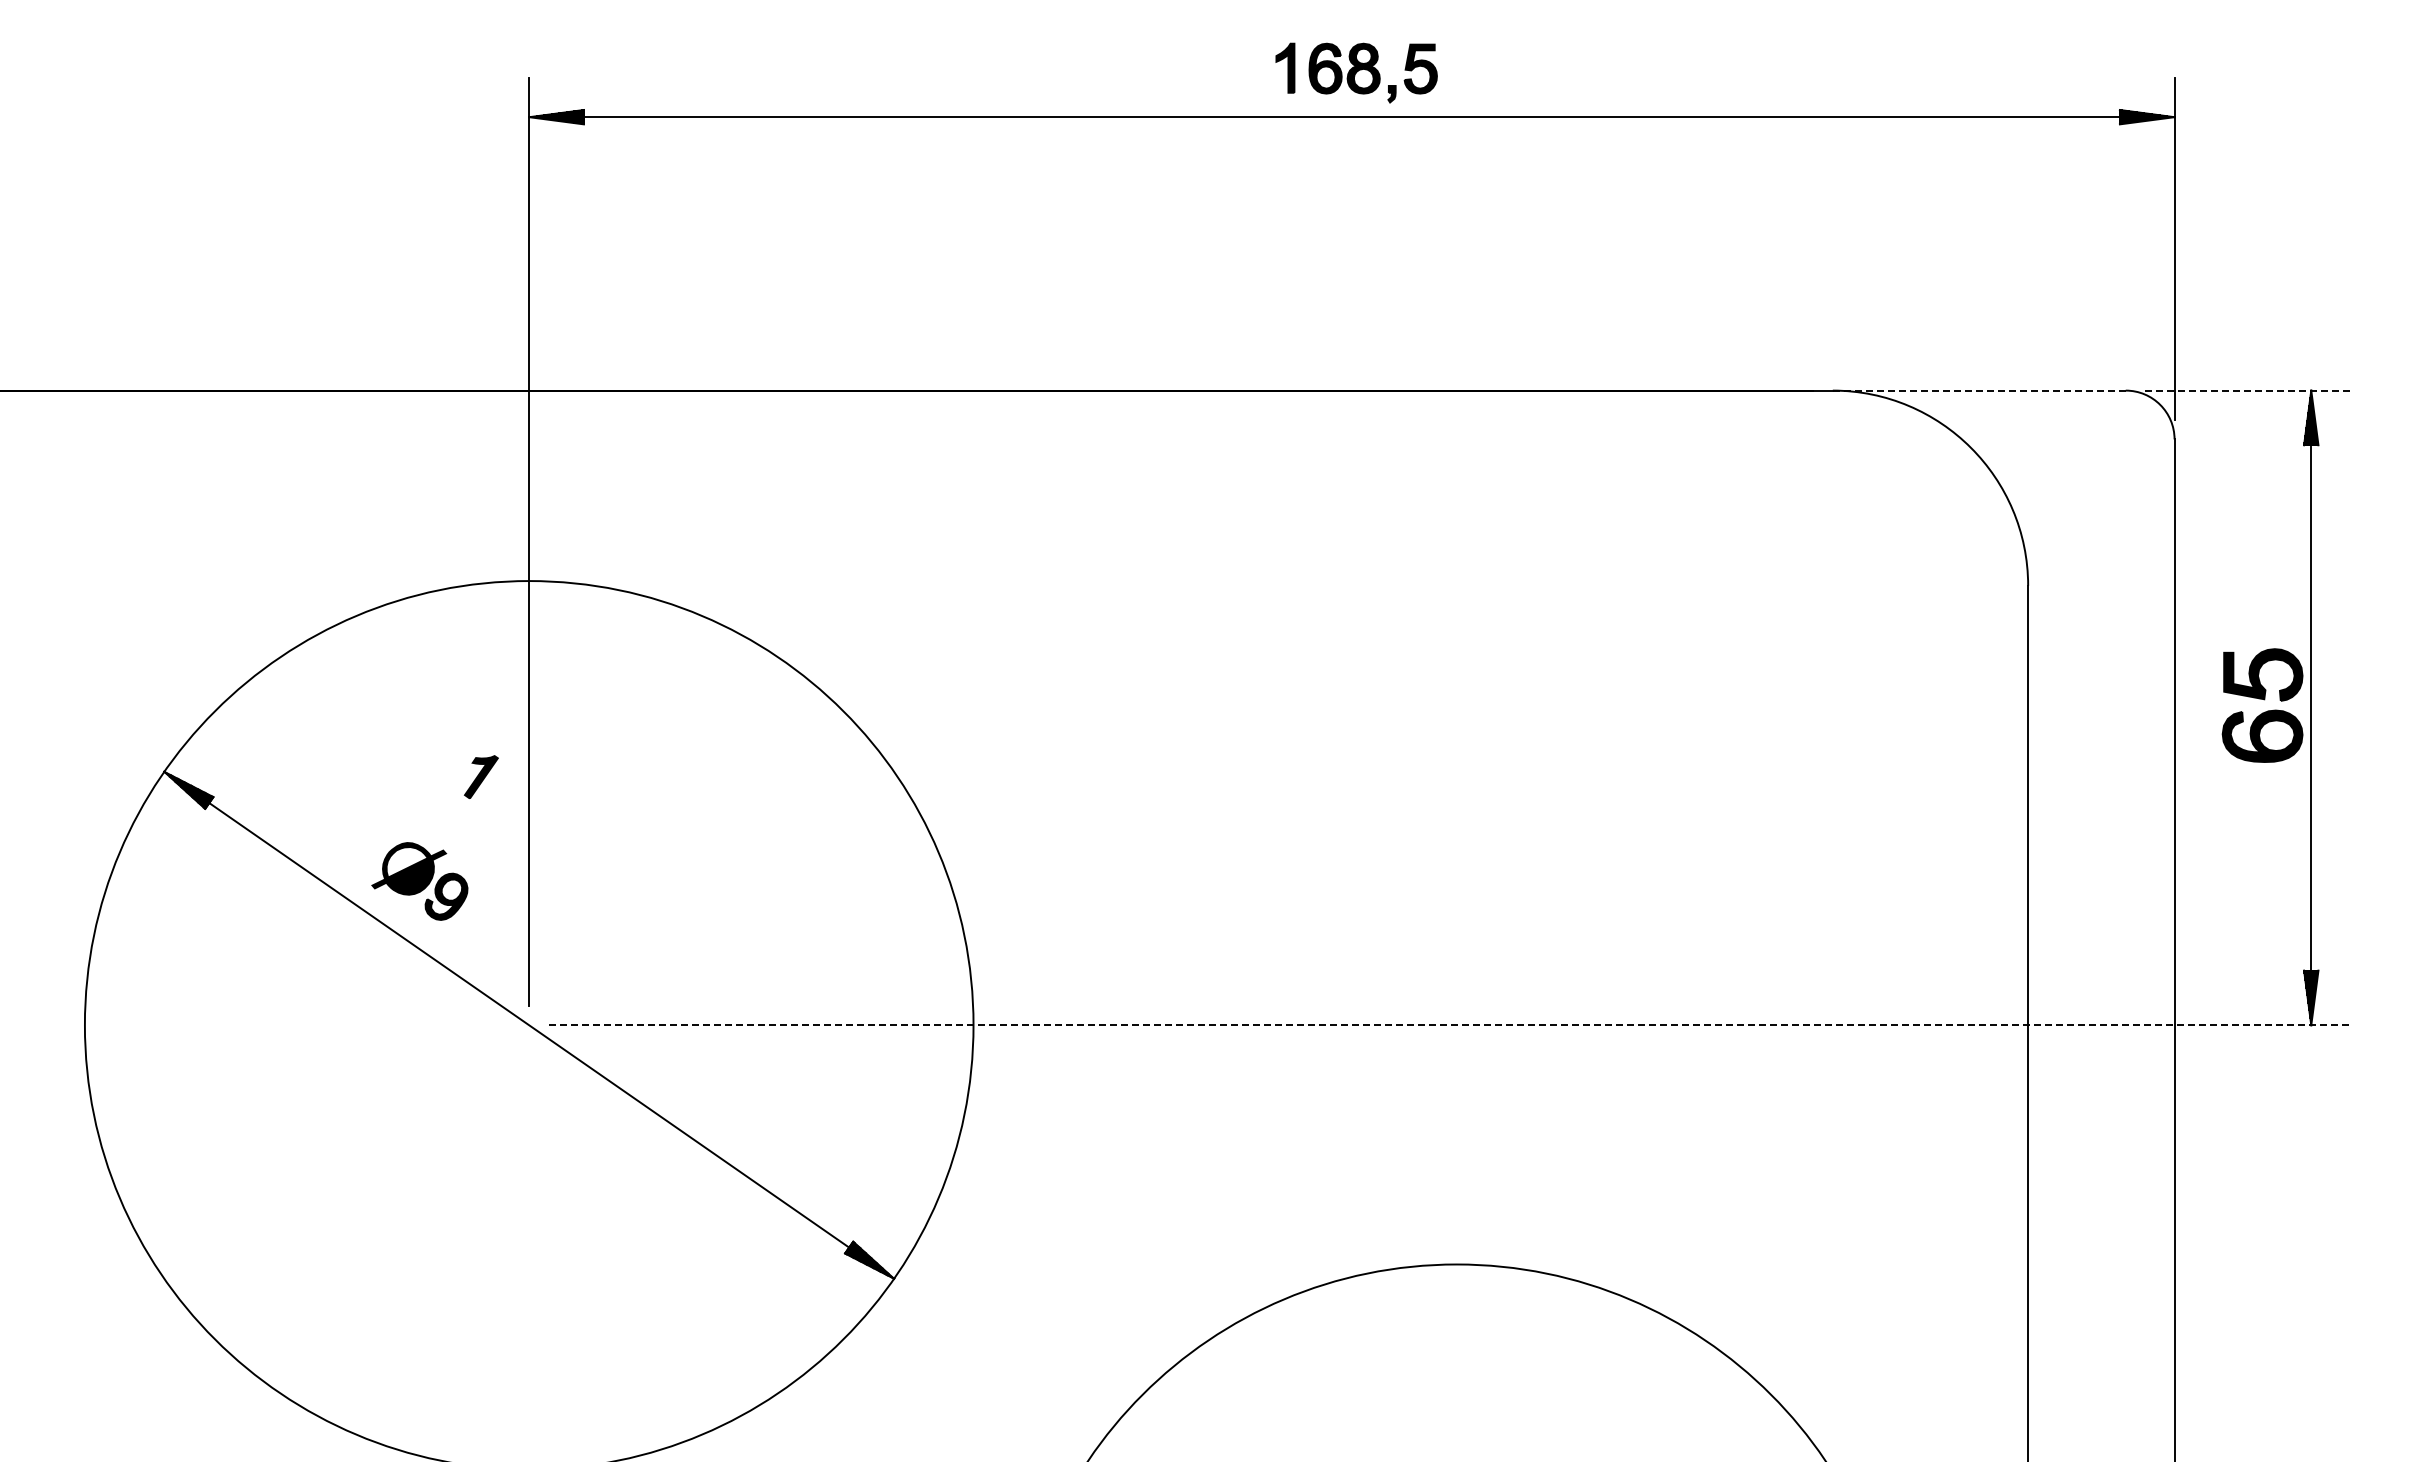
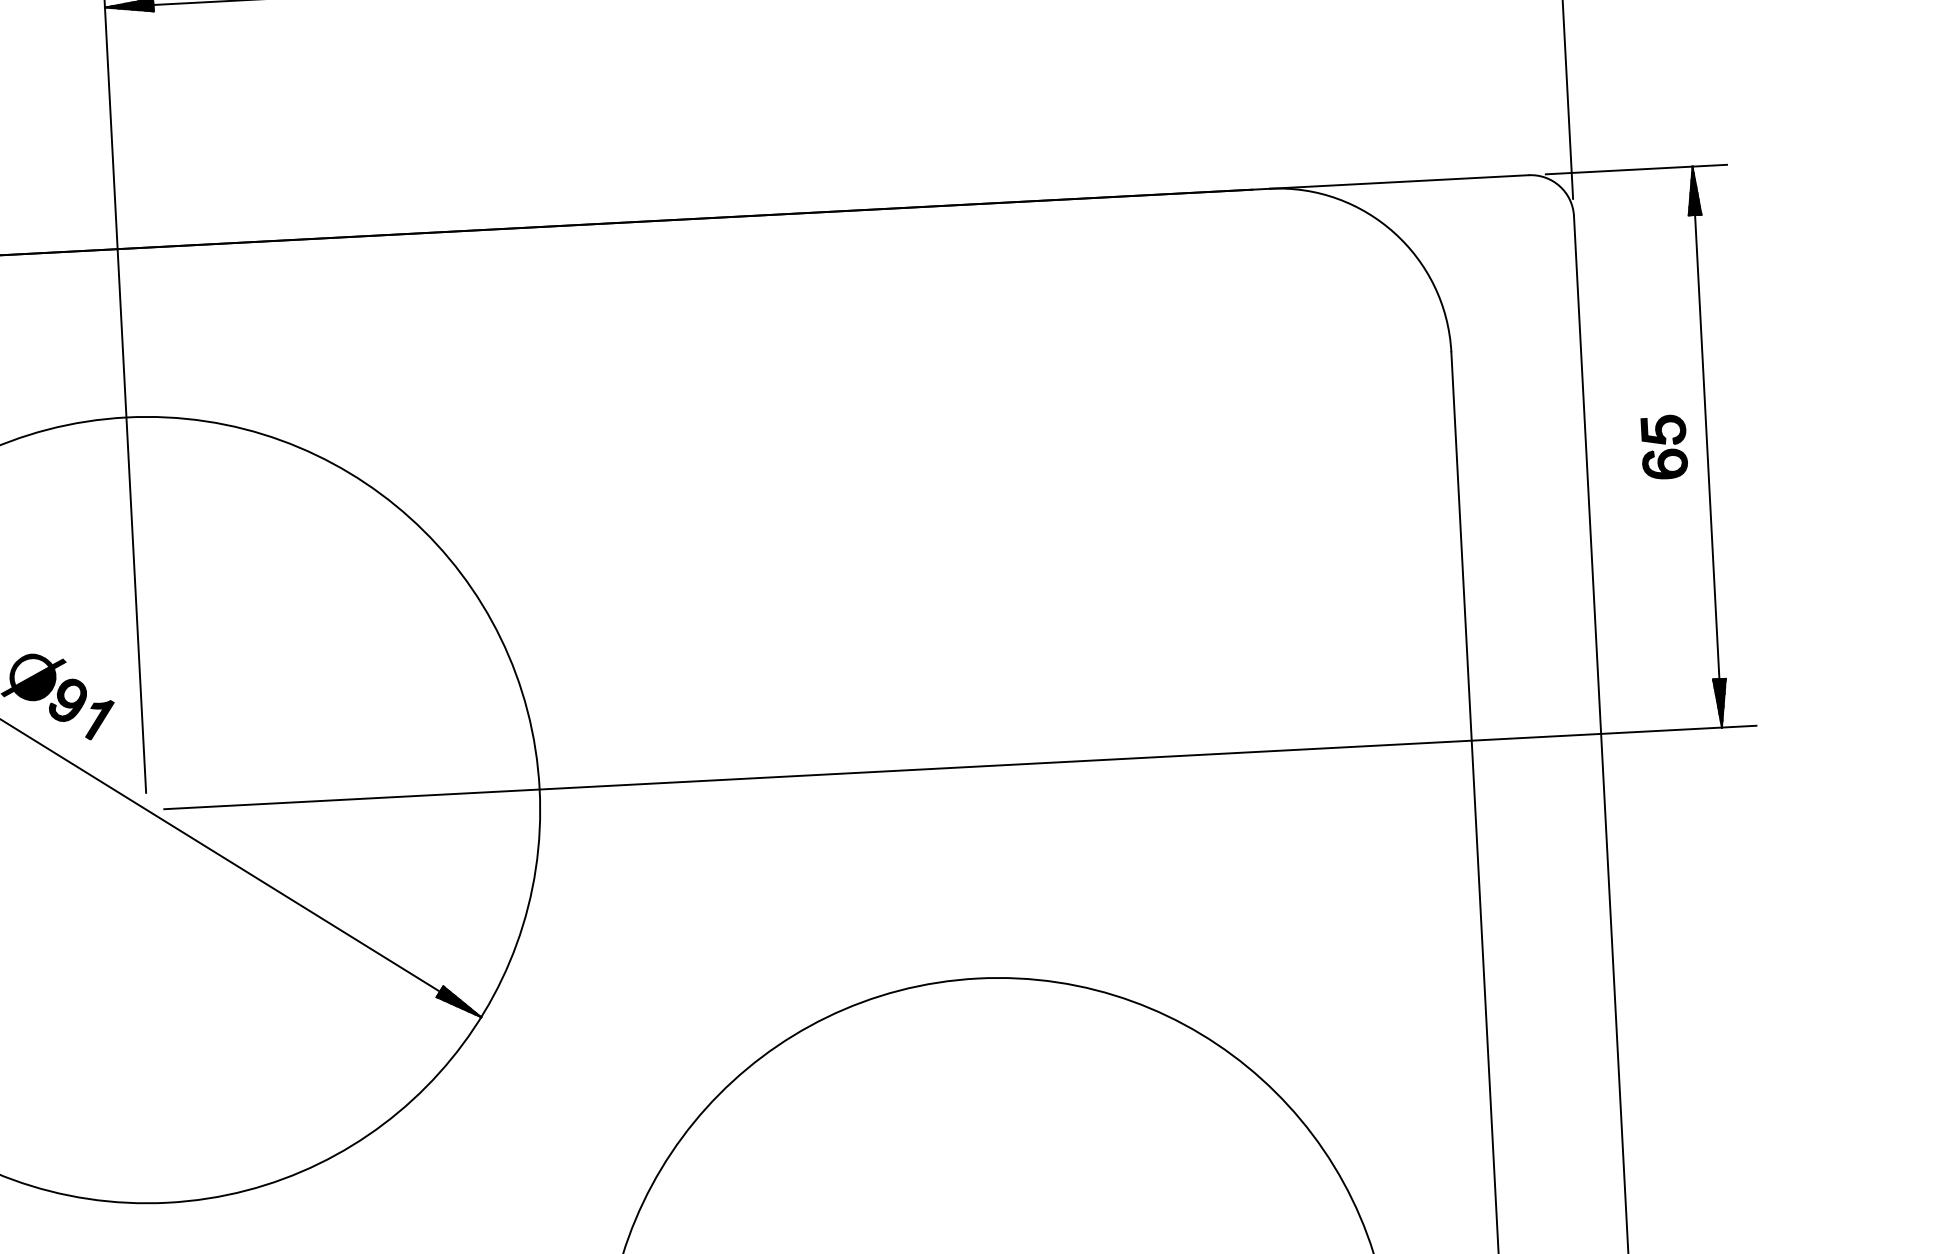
line: (1978, 390) -> (1398, 181), dashed -> solid
line: (2247, 390) -> (1636, 169), dashed -> solid
part: (2262, 705) -> (1664, 447), size x0.62
part: (481, 776) -> (99, 719), moved
line: (1449, 1025) -> (960, 767), dashed -> solid

